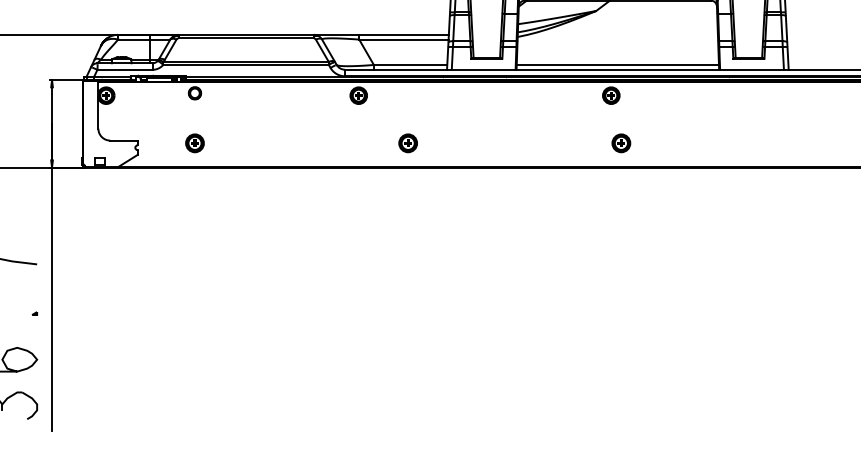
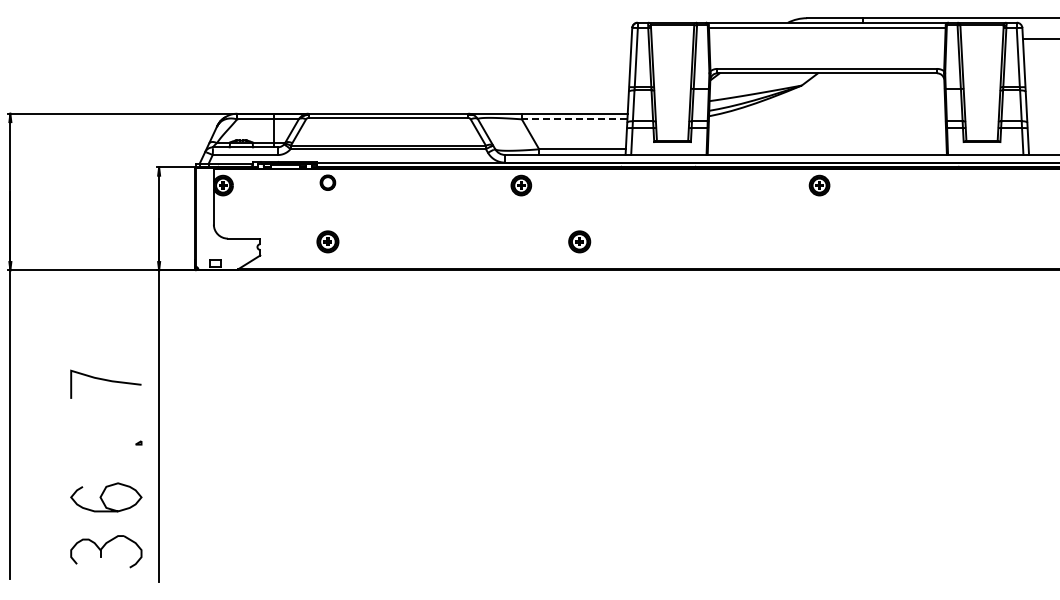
line: (403, 39) -> (574, 119), solid -> dashed
line: (617, 65) -> (826, 149), removed
part: (621, 143) -> (831, 241), removed

